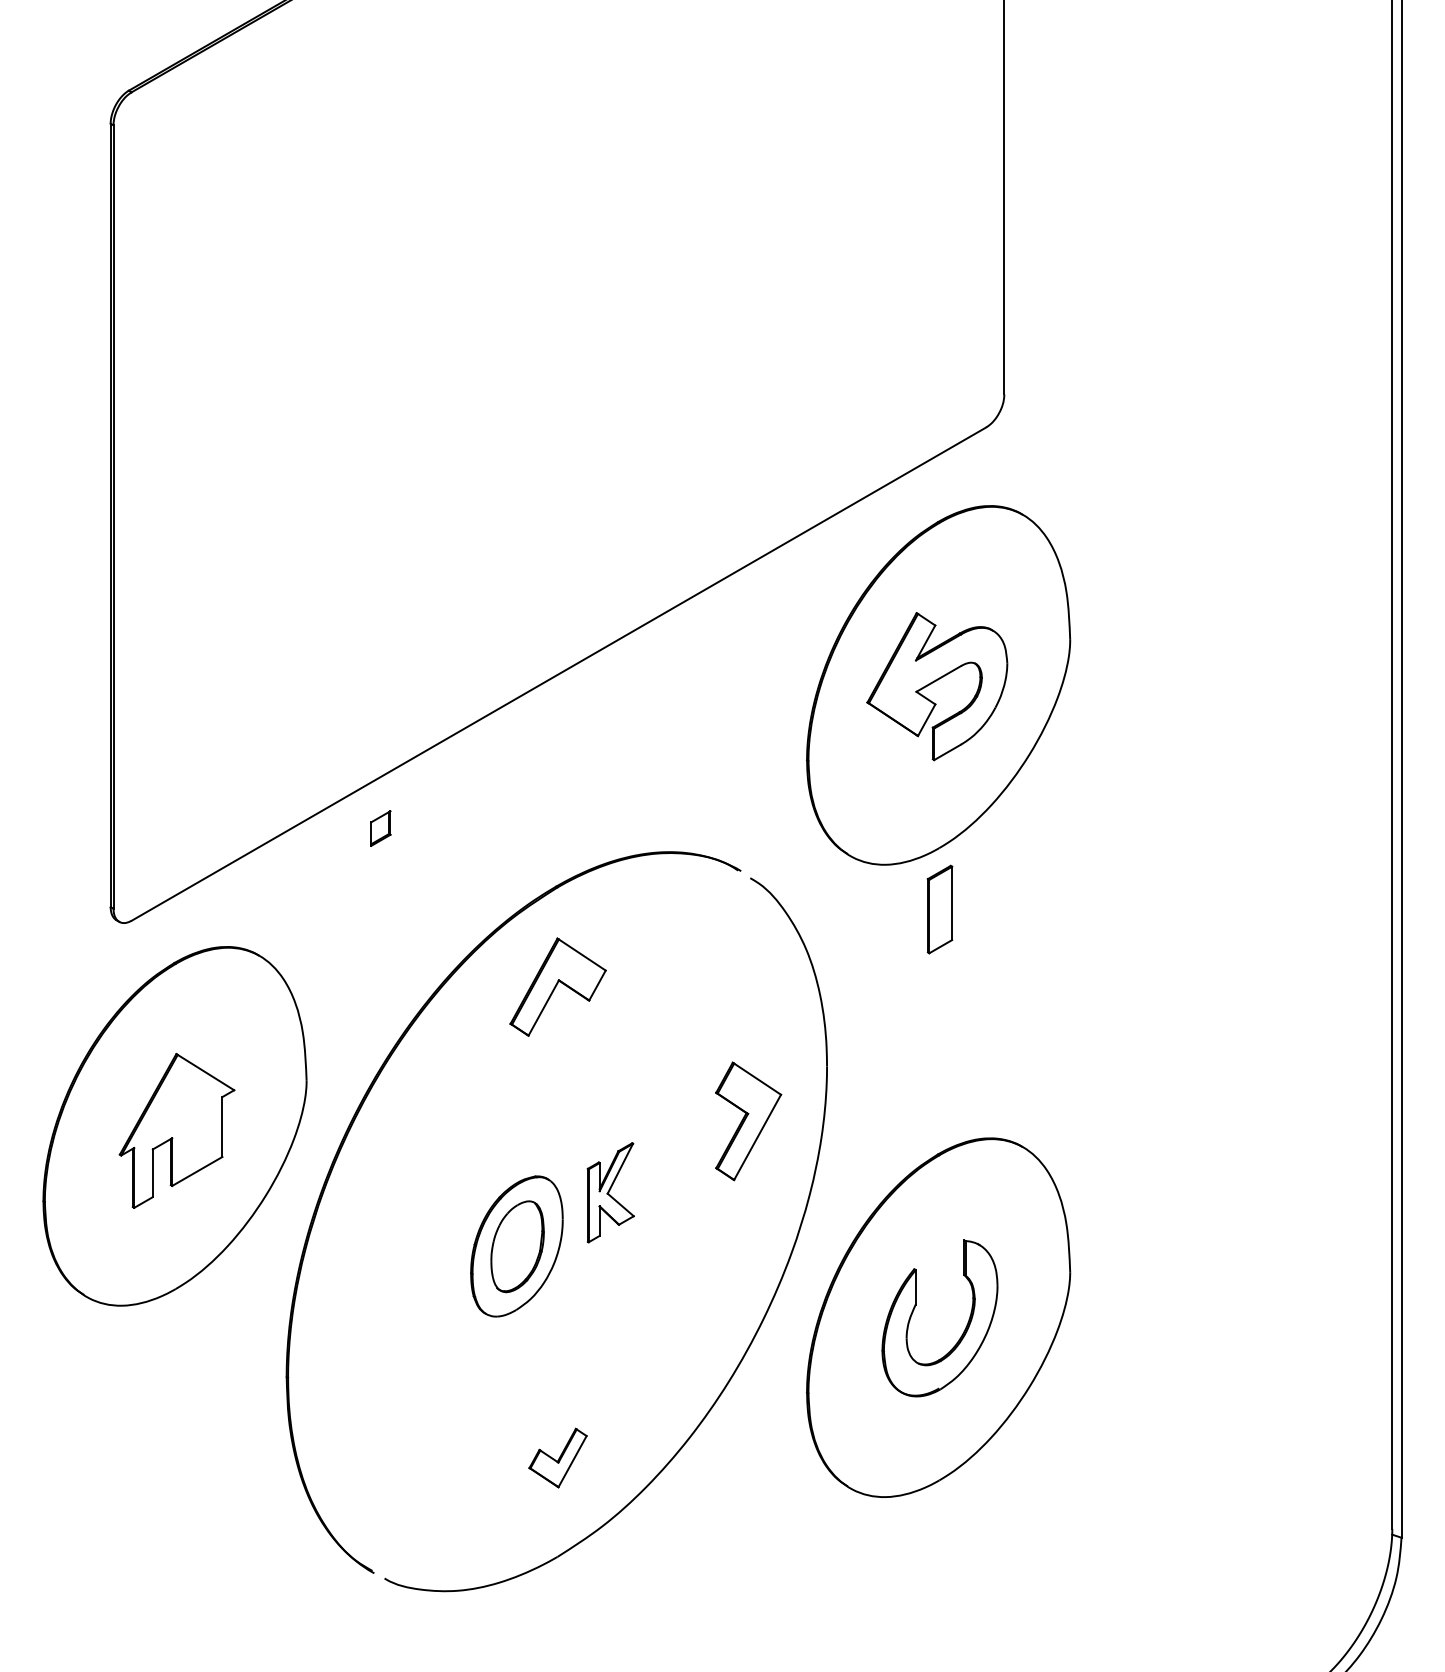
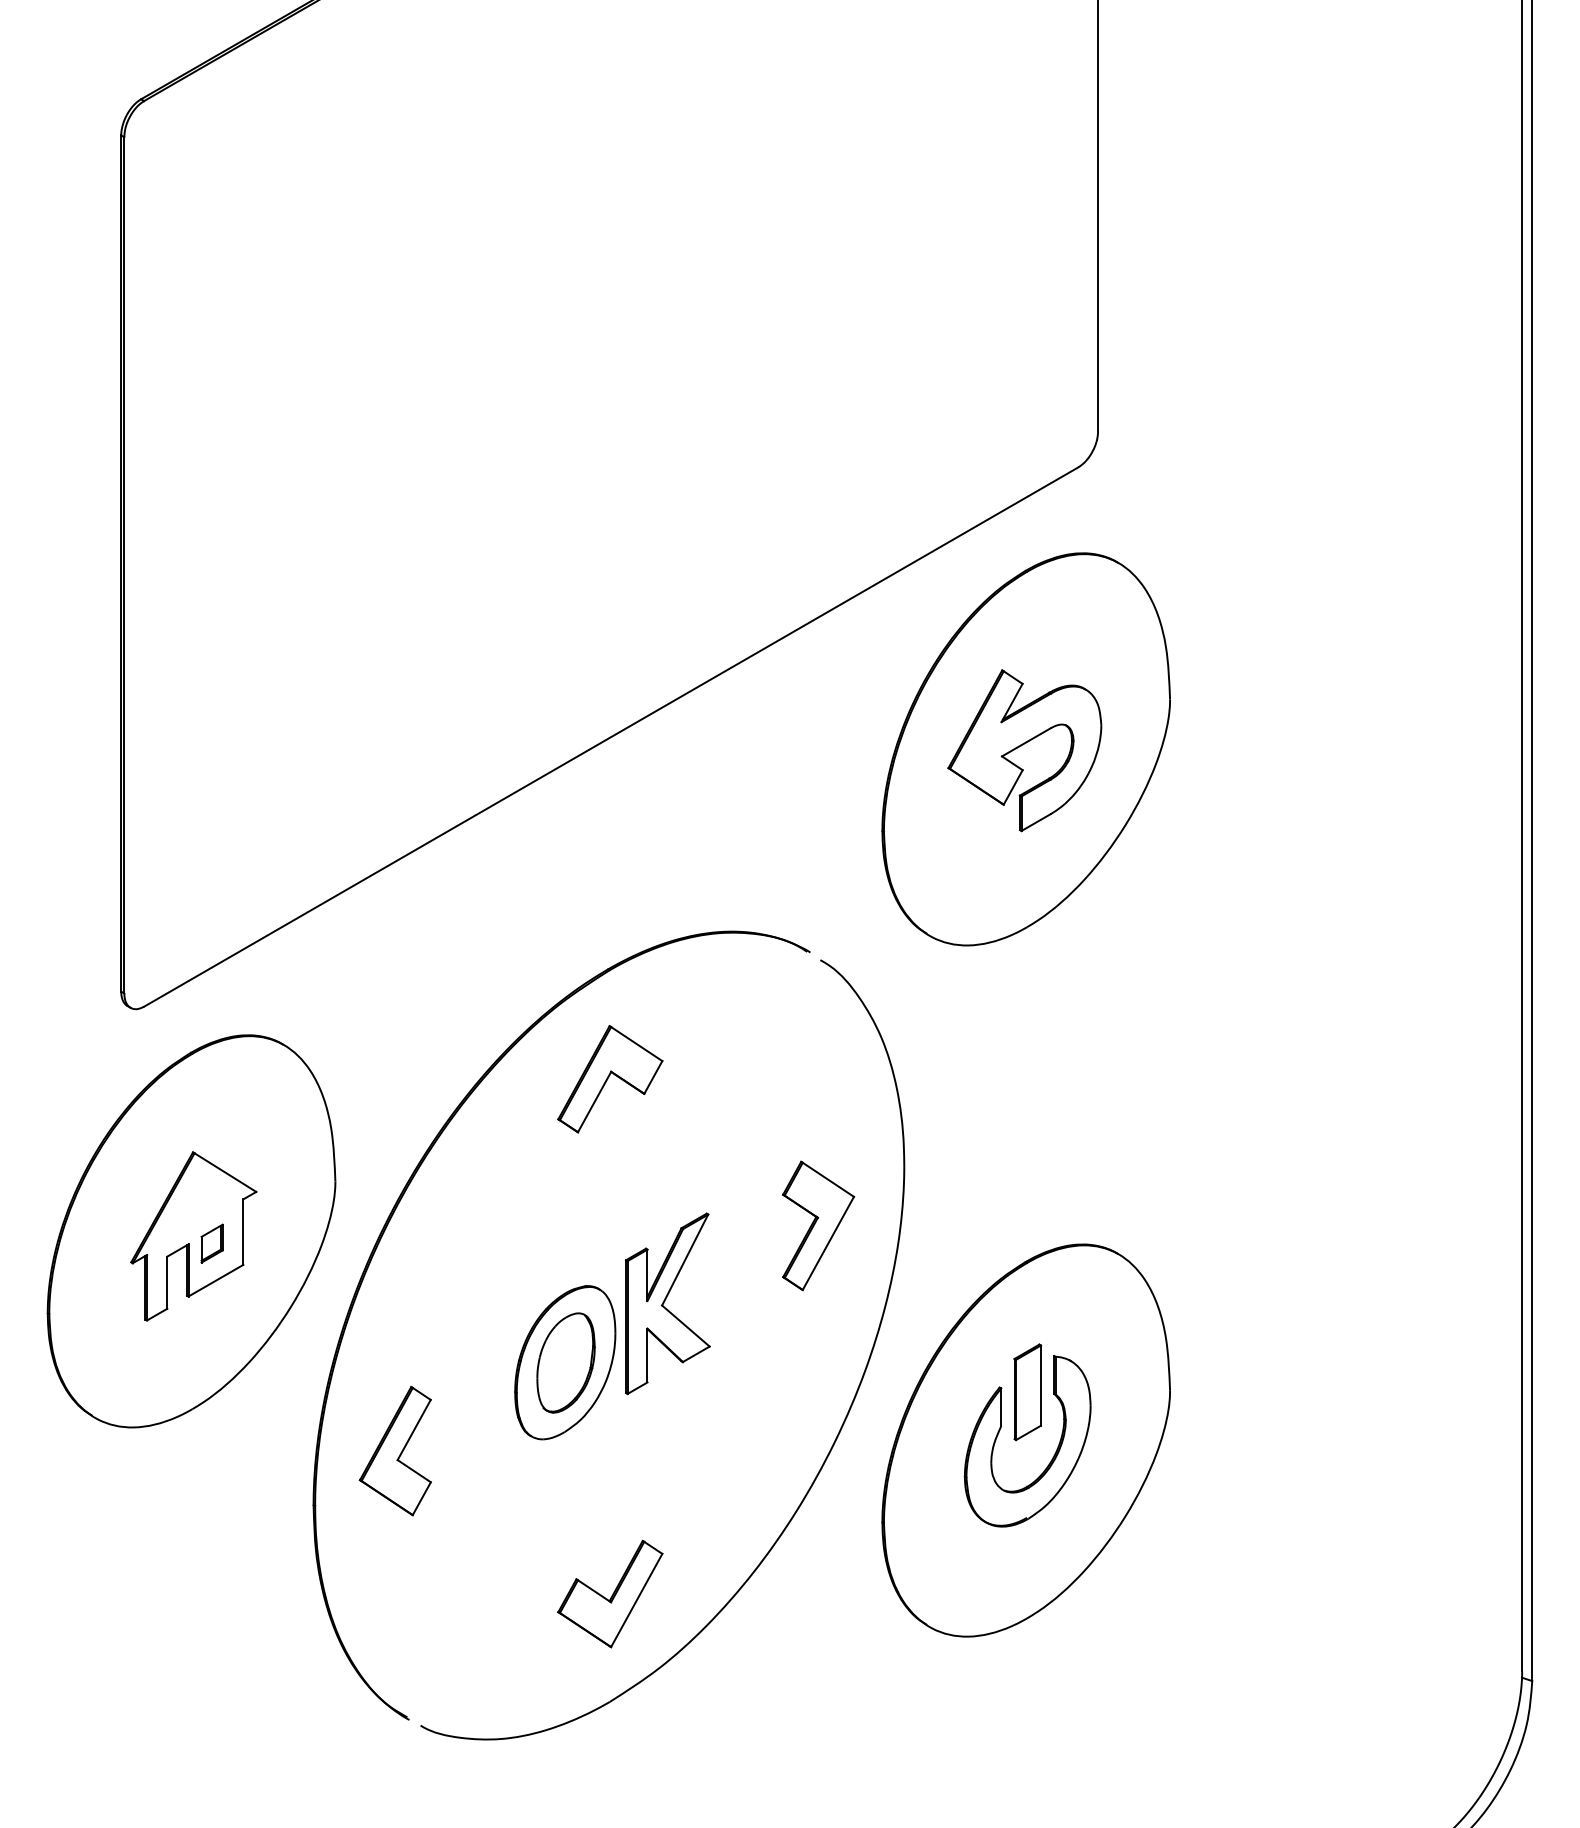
part: (380, 828) -> (211, 1243), moved
part: (939, 909) -> (1027, 1392), moved
part: (610, 1192) -> (667, 1303), size x1.67
part: (361, 1327) -> (395, 1451), added
part: (557, 1457) -> (609, 1593), size x1.67

